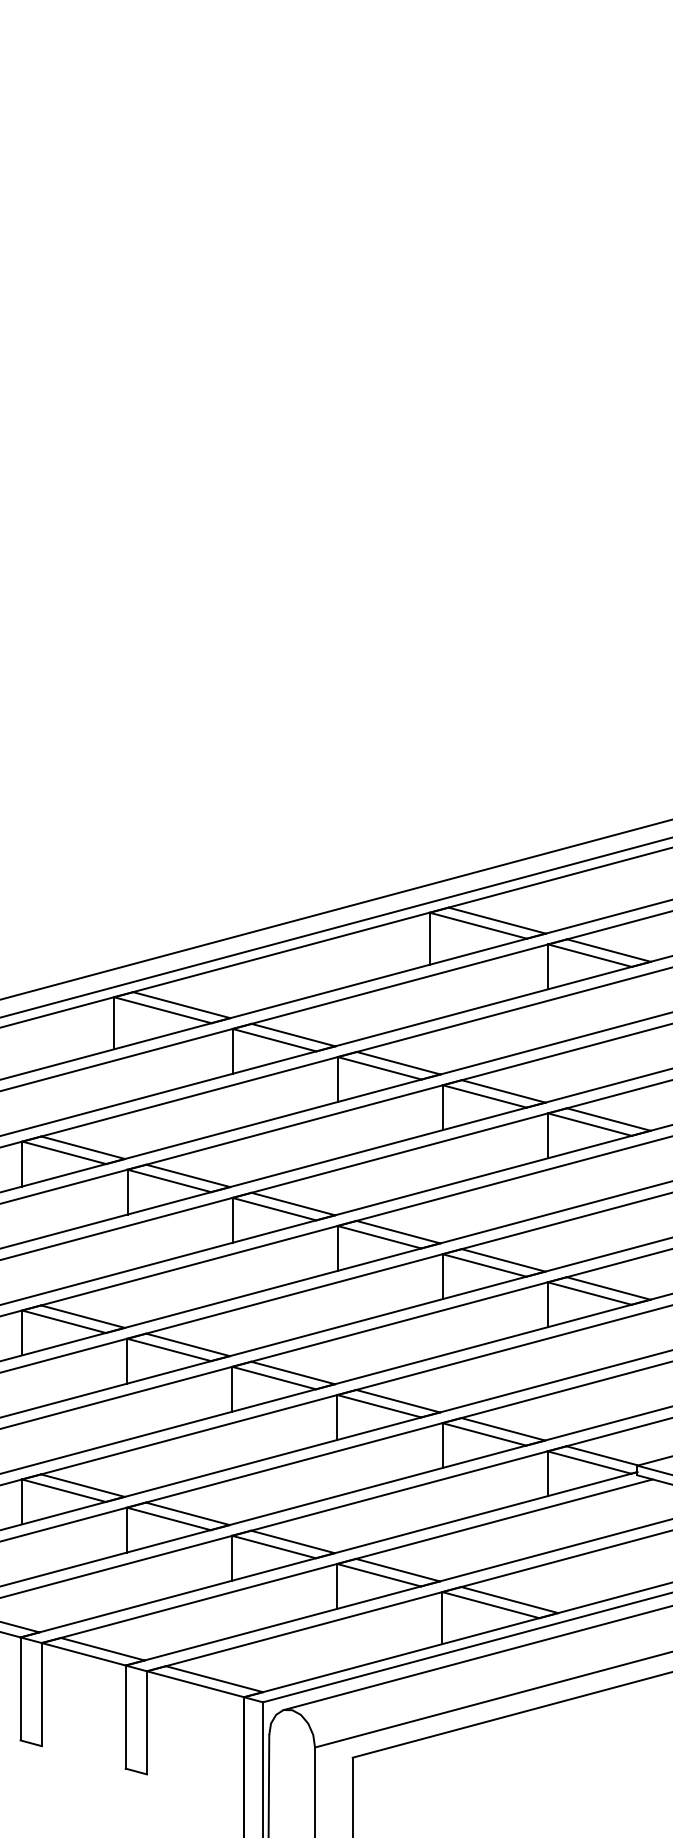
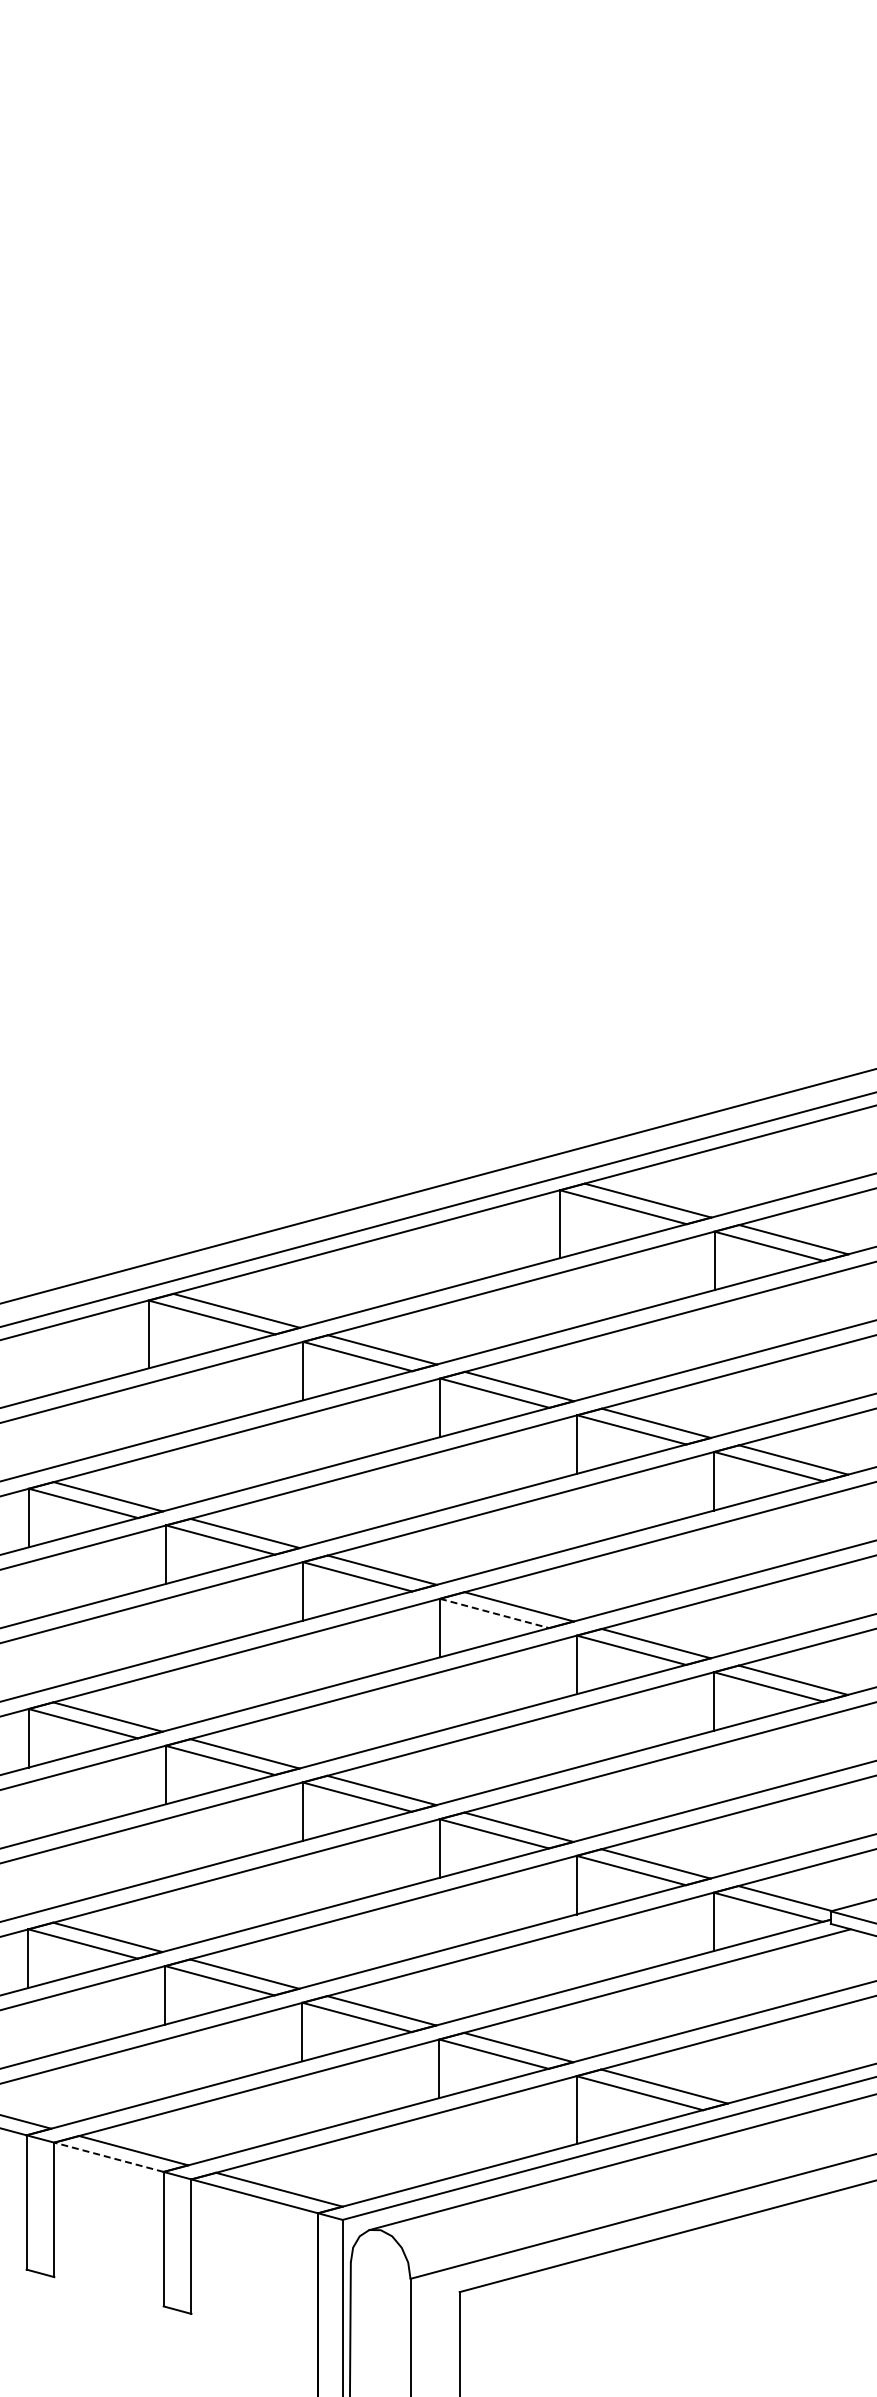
line: (379, 1237) -> (494, 1613), solid -> dashed
line: (84, 1654) -> (109, 2157), solid -> dashed

